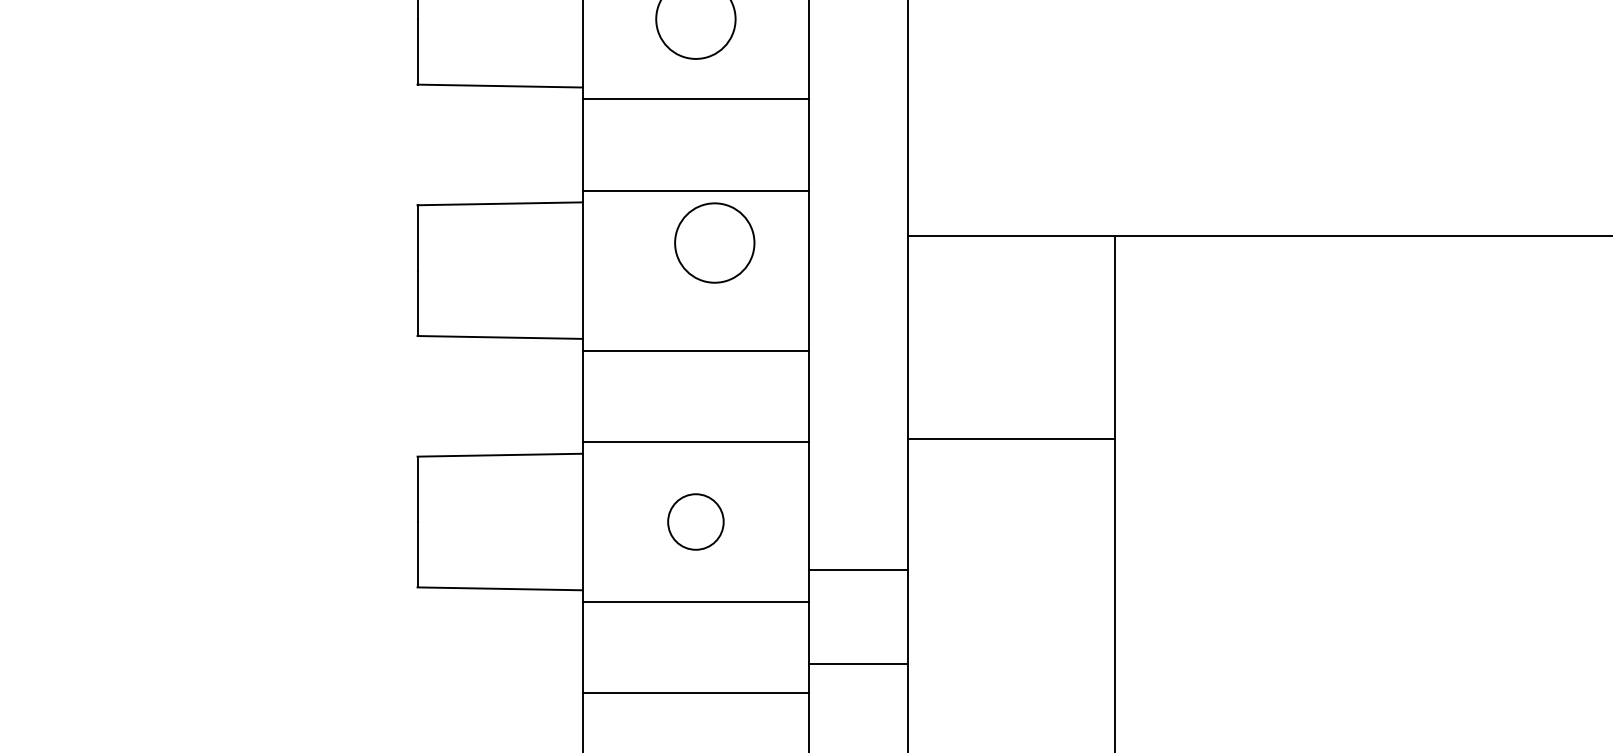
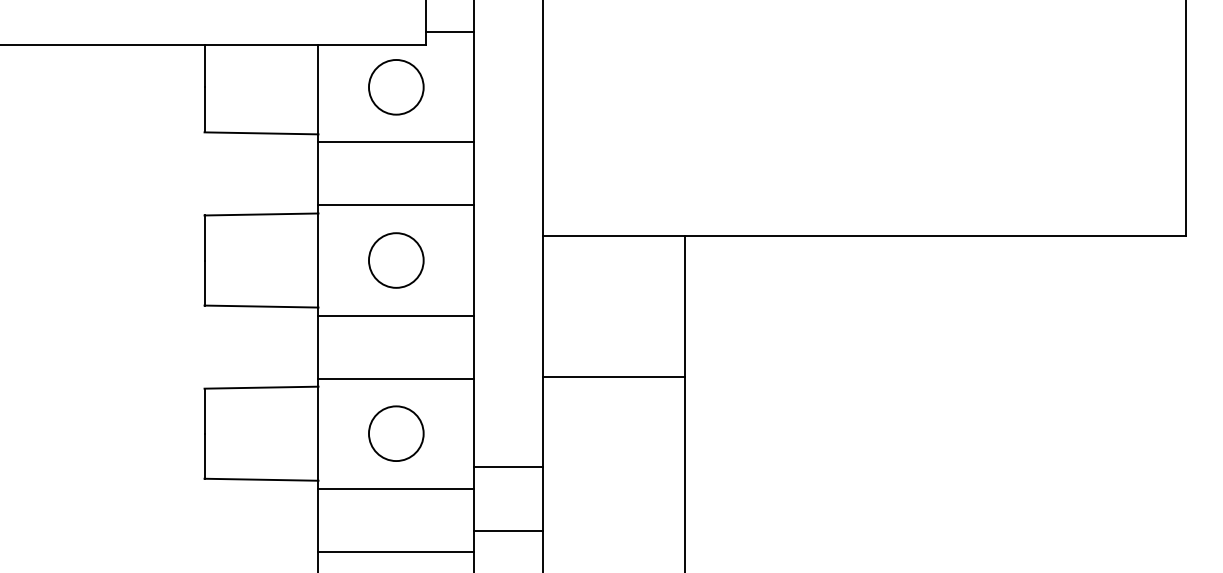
circle: (715, 243) -> (396, 260), moved
circle: (694, 521) -> (395, 433), size x1.43

